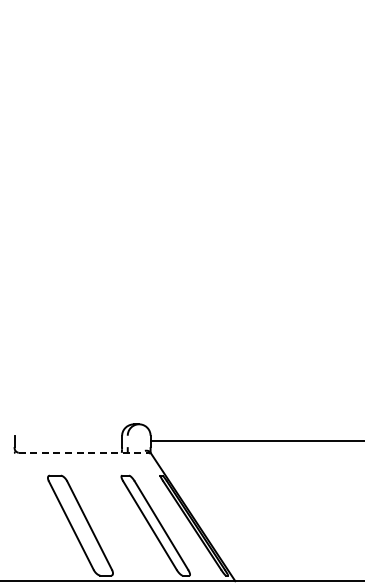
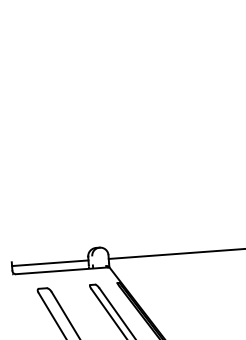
line: (68, 441) -> (50, 263), added
line: (83, 452) -> (61, 270), dashed -> solid

